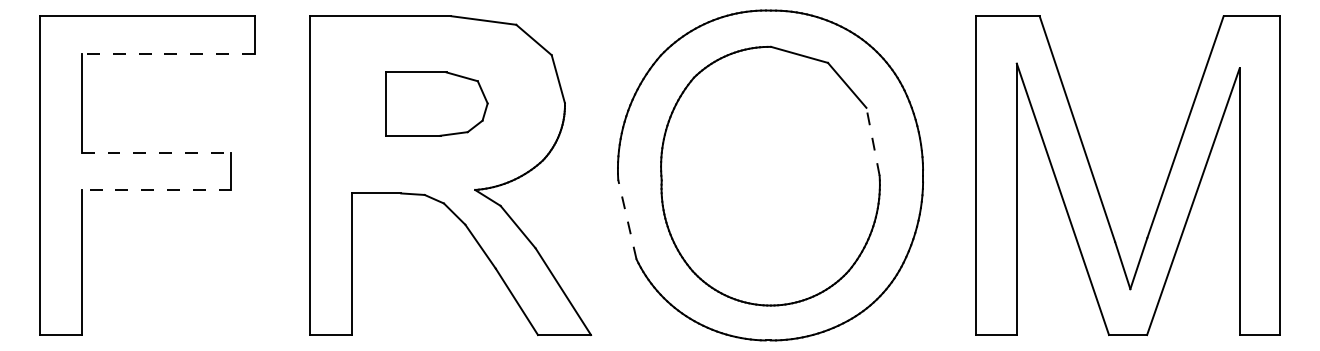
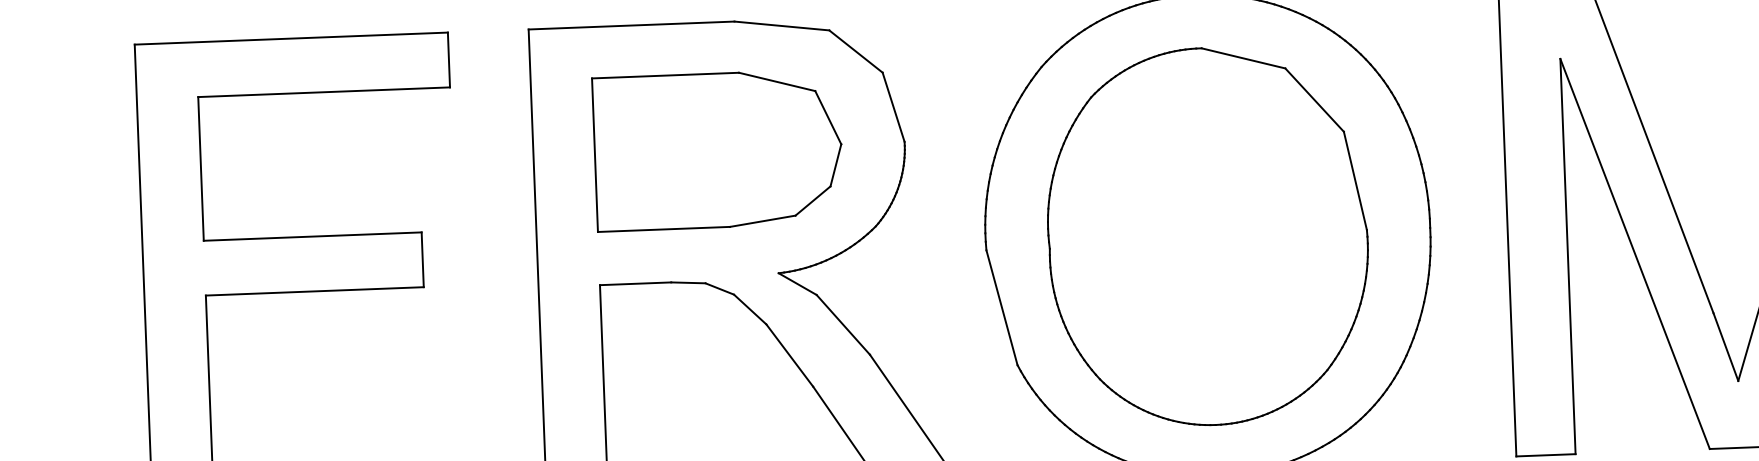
line: (167, 53) -> (323, 91), dashed -> solid
part: (436, 103) -> (717, 149), size x1.67
line: (873, 141) -> (1356, 180), dashed -> solid
line: (156, 152) -> (312, 236), dashed -> solid
line: (156, 190) -> (314, 291), dashed -> solid
line: (627, 219) -> (1002, 307), dashed -> solid

